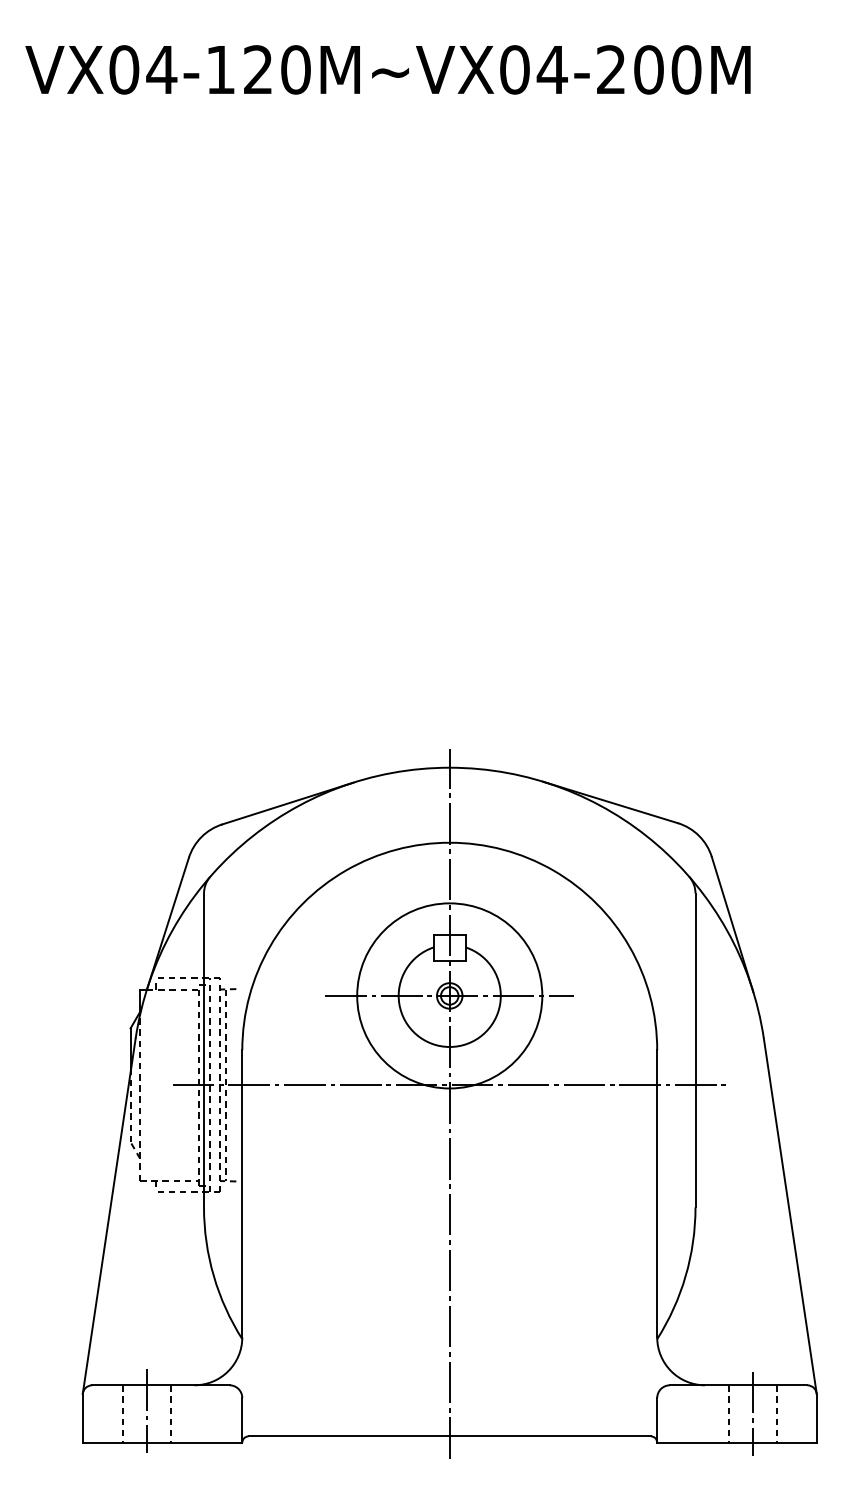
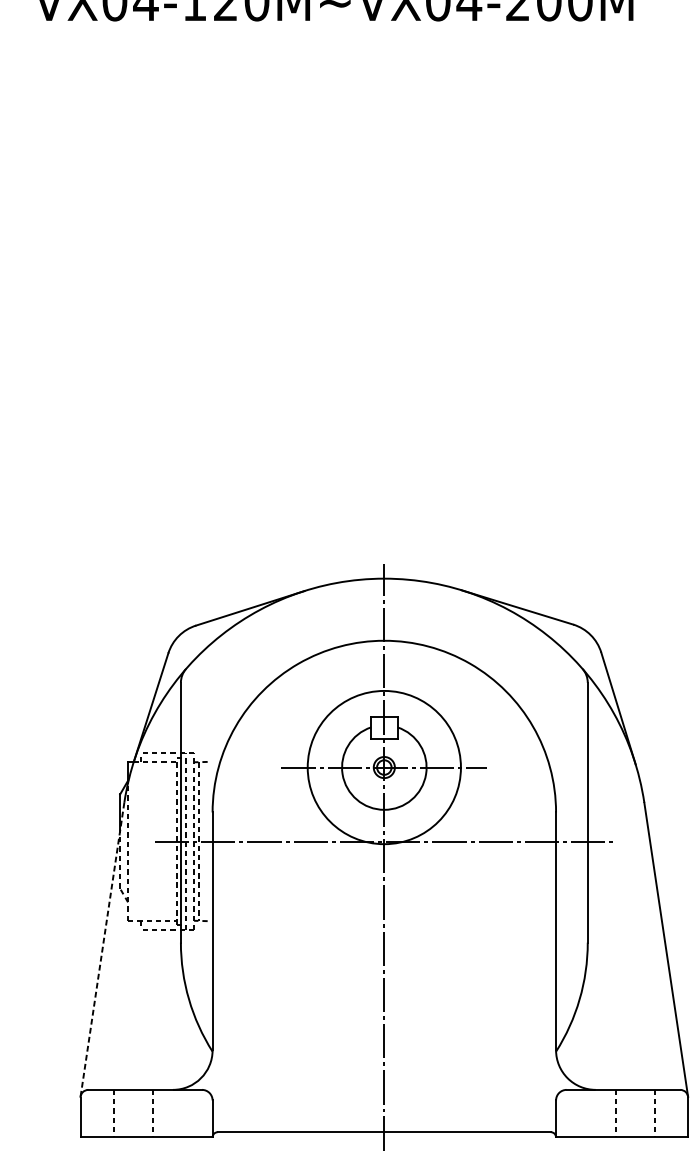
line: (109, 1215) -> (102, 949), solid -> dashed
line: (146, 1411) -> (133, 1111), removed
line: (752, 1413) -> (634, 1113), removed

